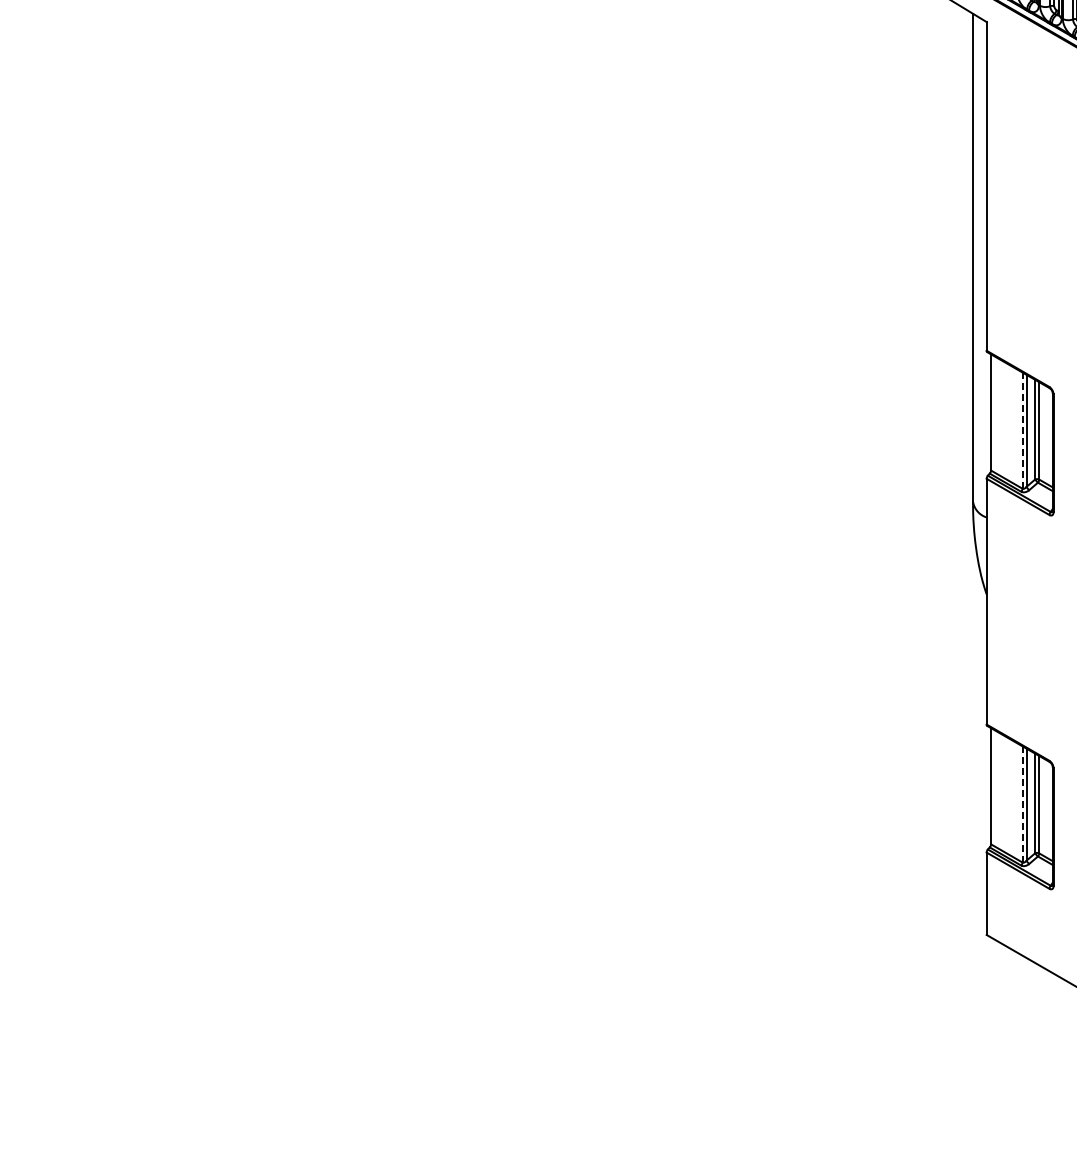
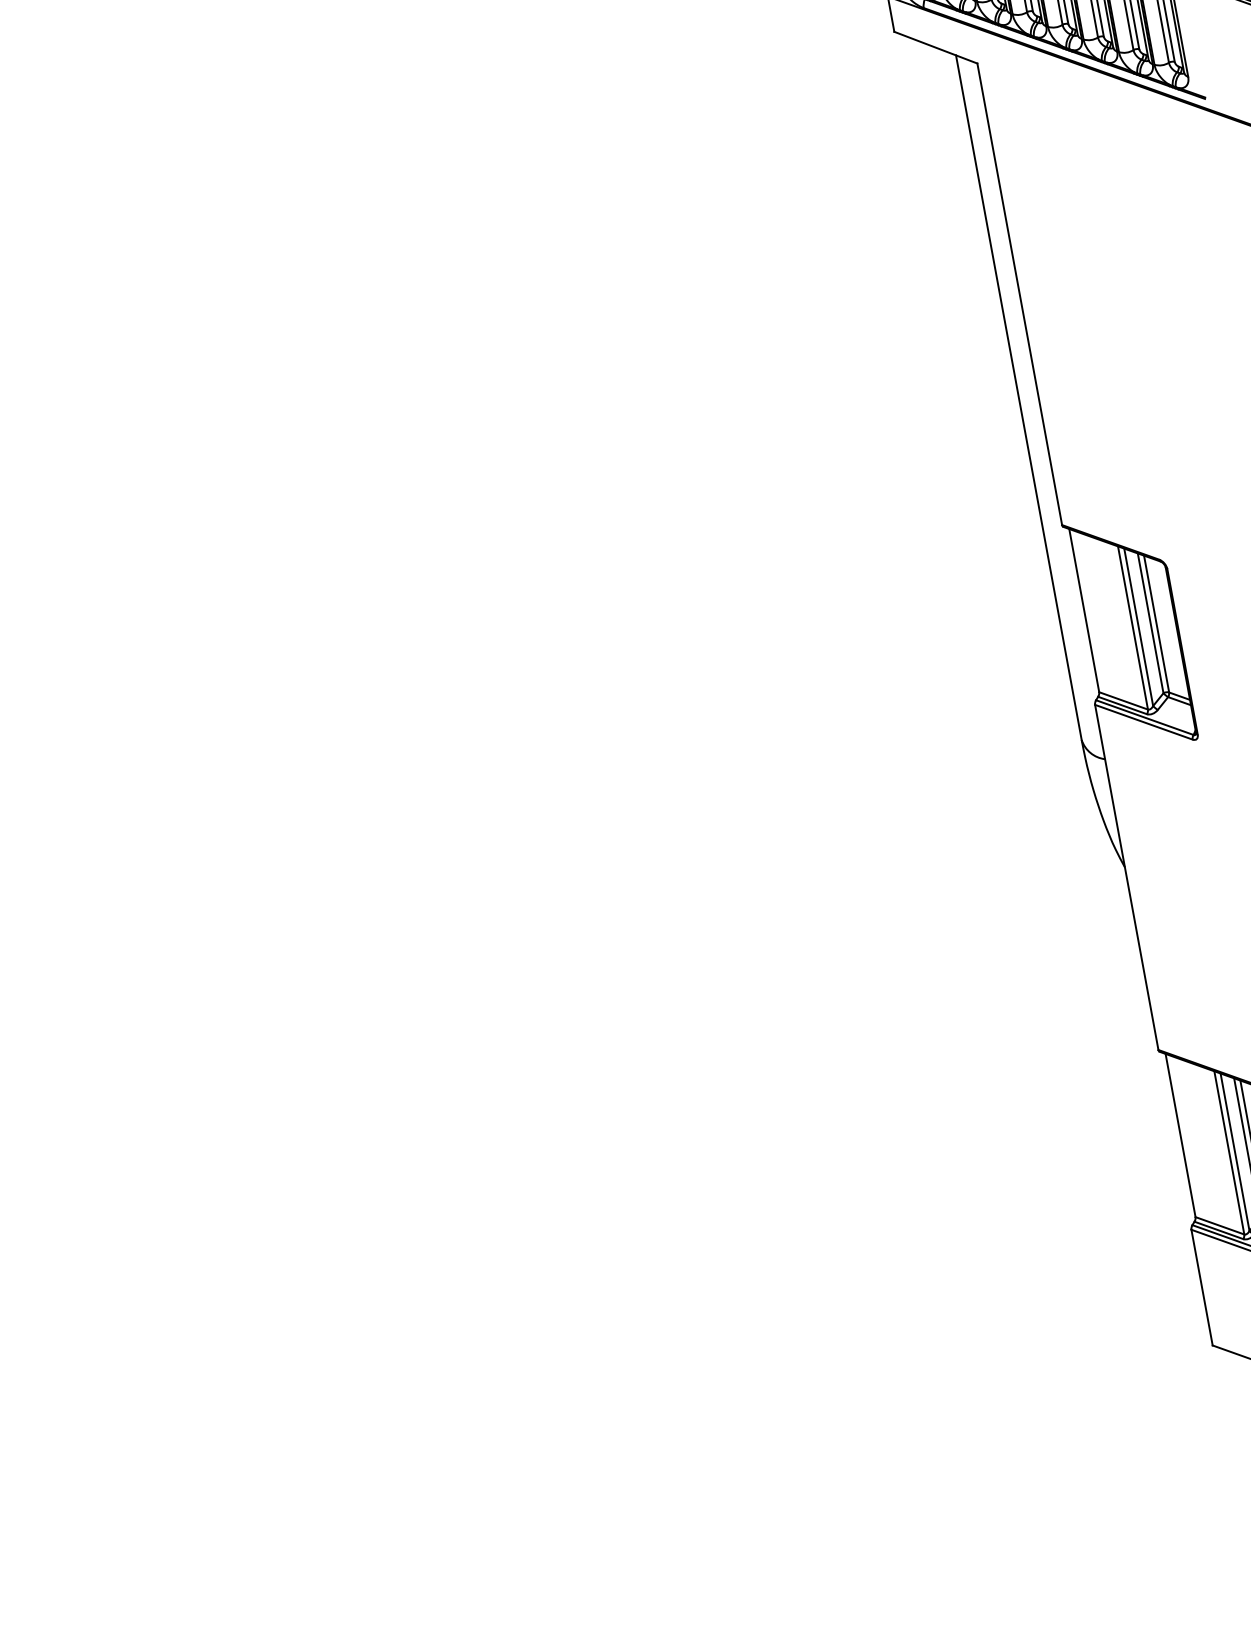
line: (1022, 430) -> (1132, 627), dashed -> solid
line: (1022, 803) -> (1229, 1151), dashed -> solid

